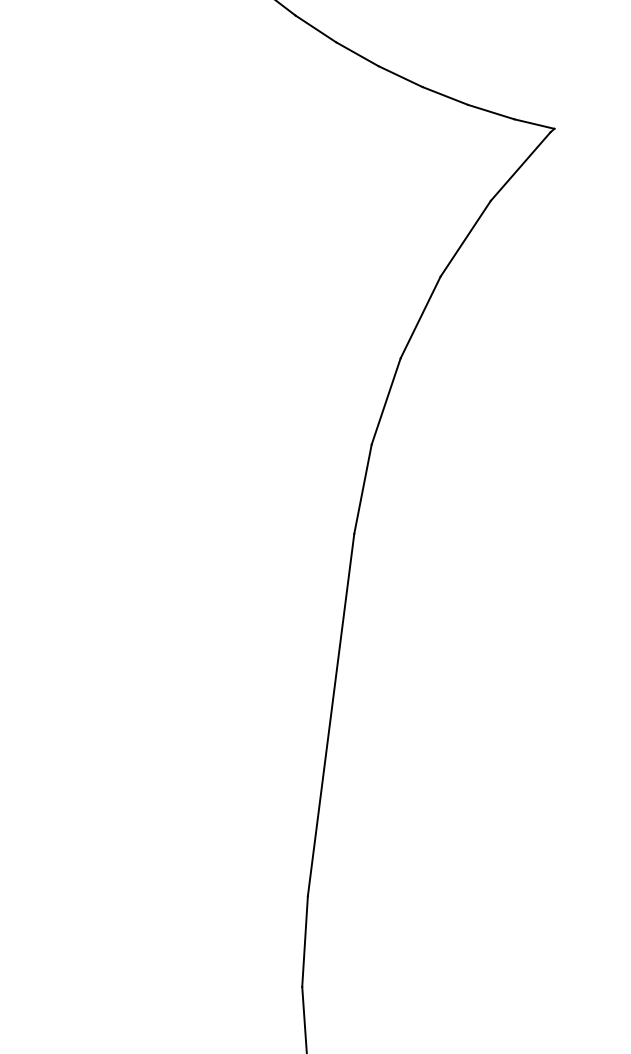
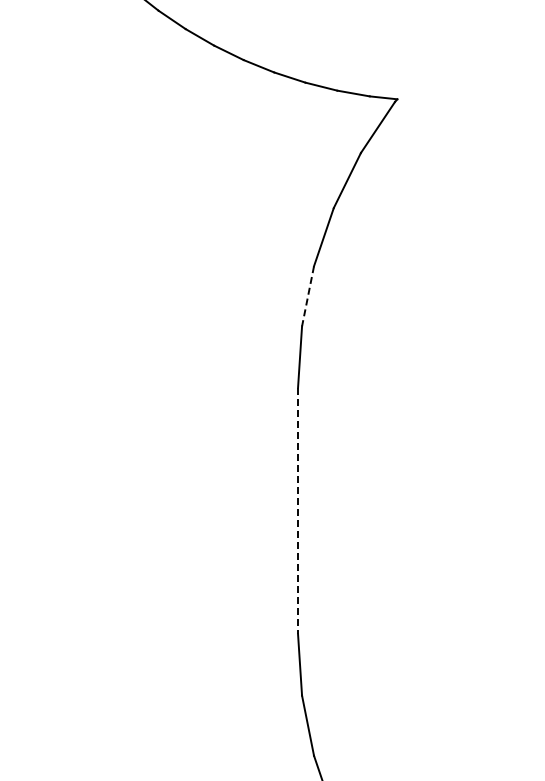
line: (386, 401) -> (308, 296), solid -> dashed
line: (331, 715) -> (298, 511), solid -> dashed

